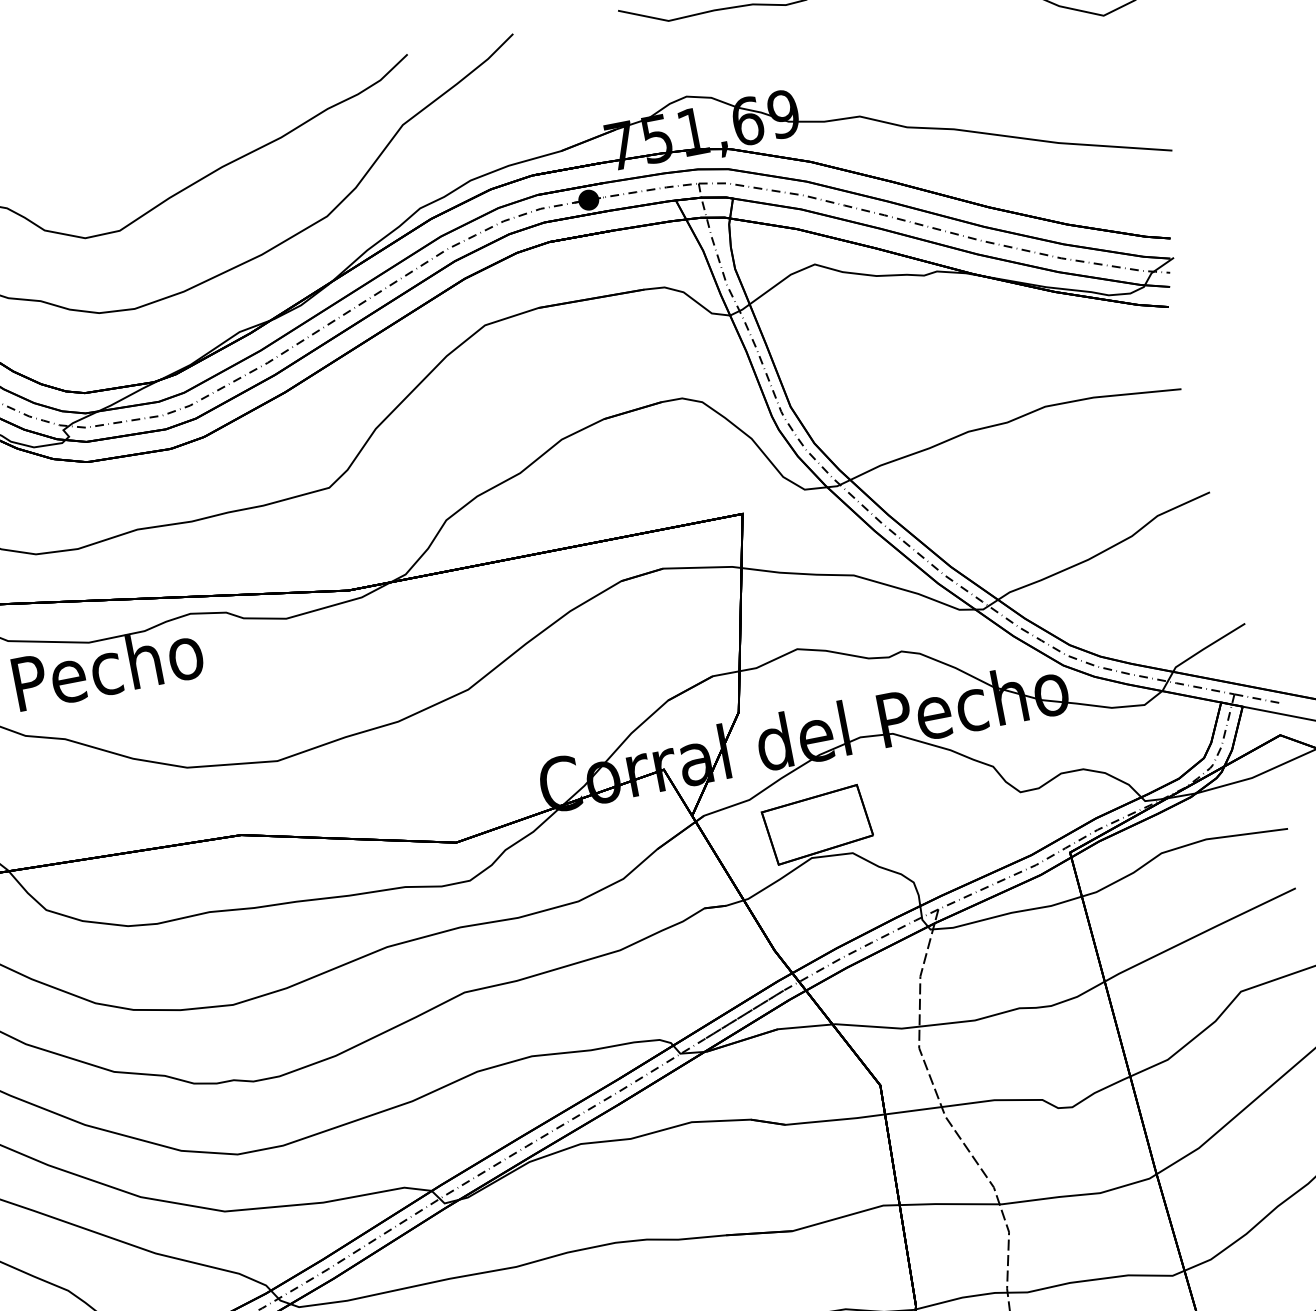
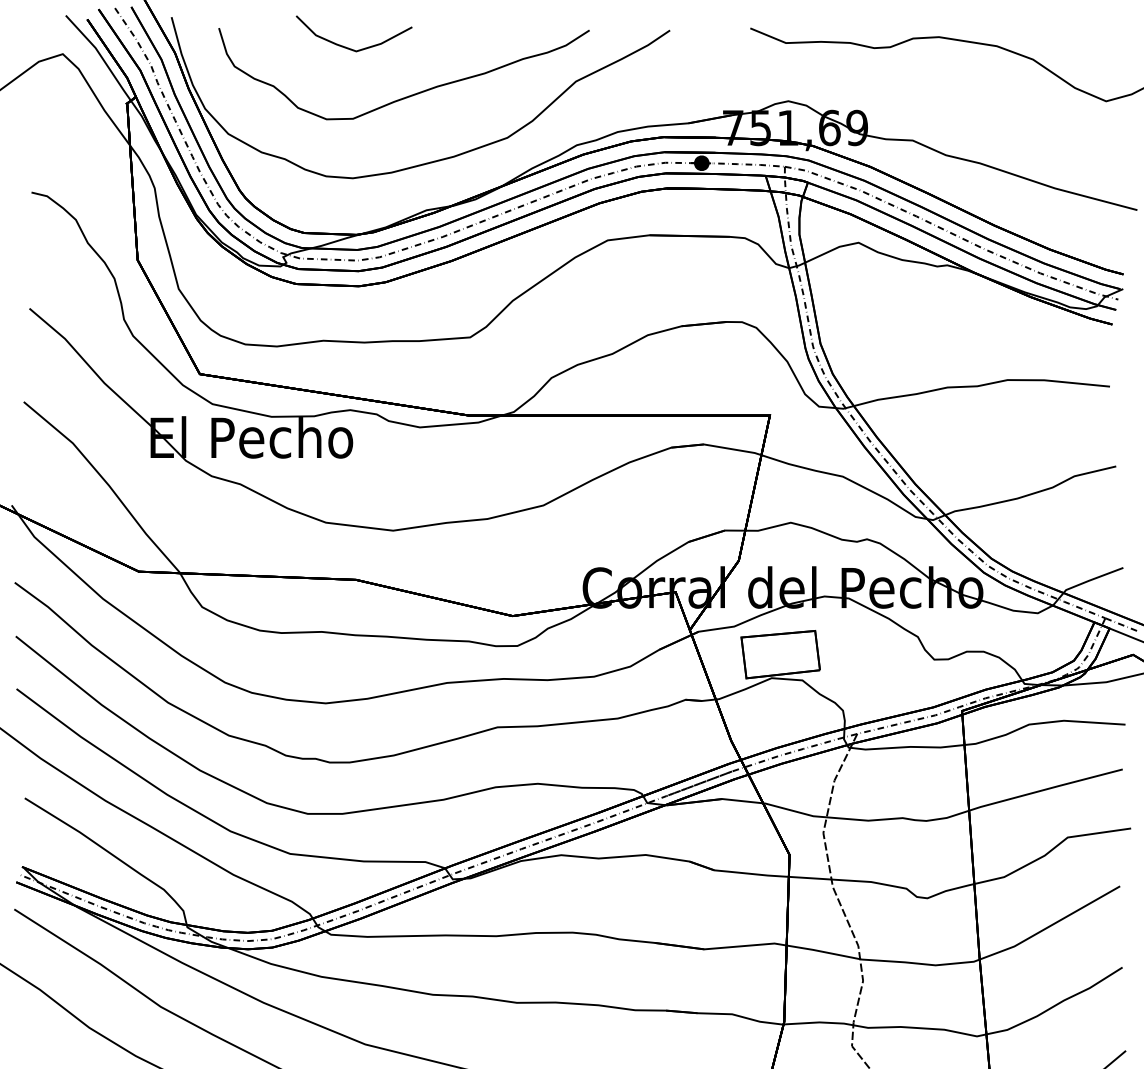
curve: (95, 138) -> (348, 47), added

